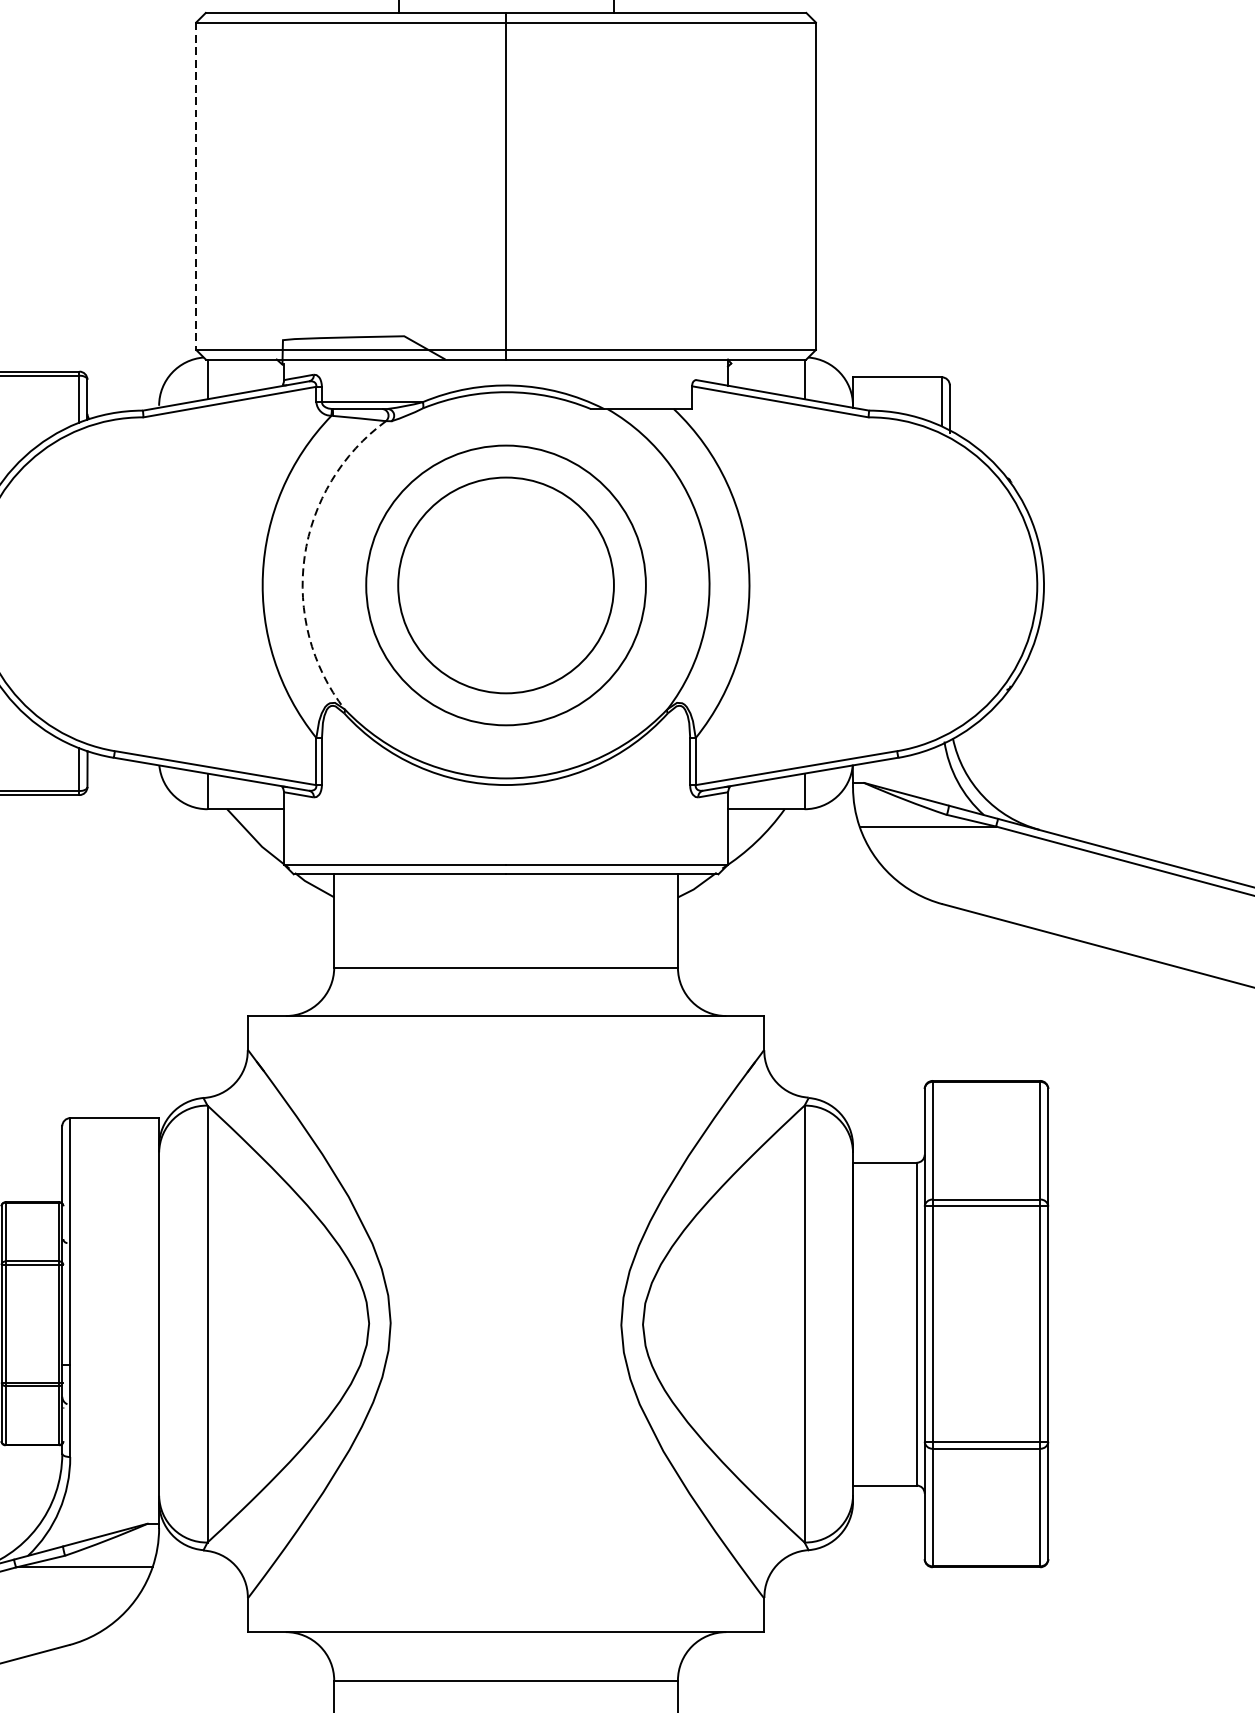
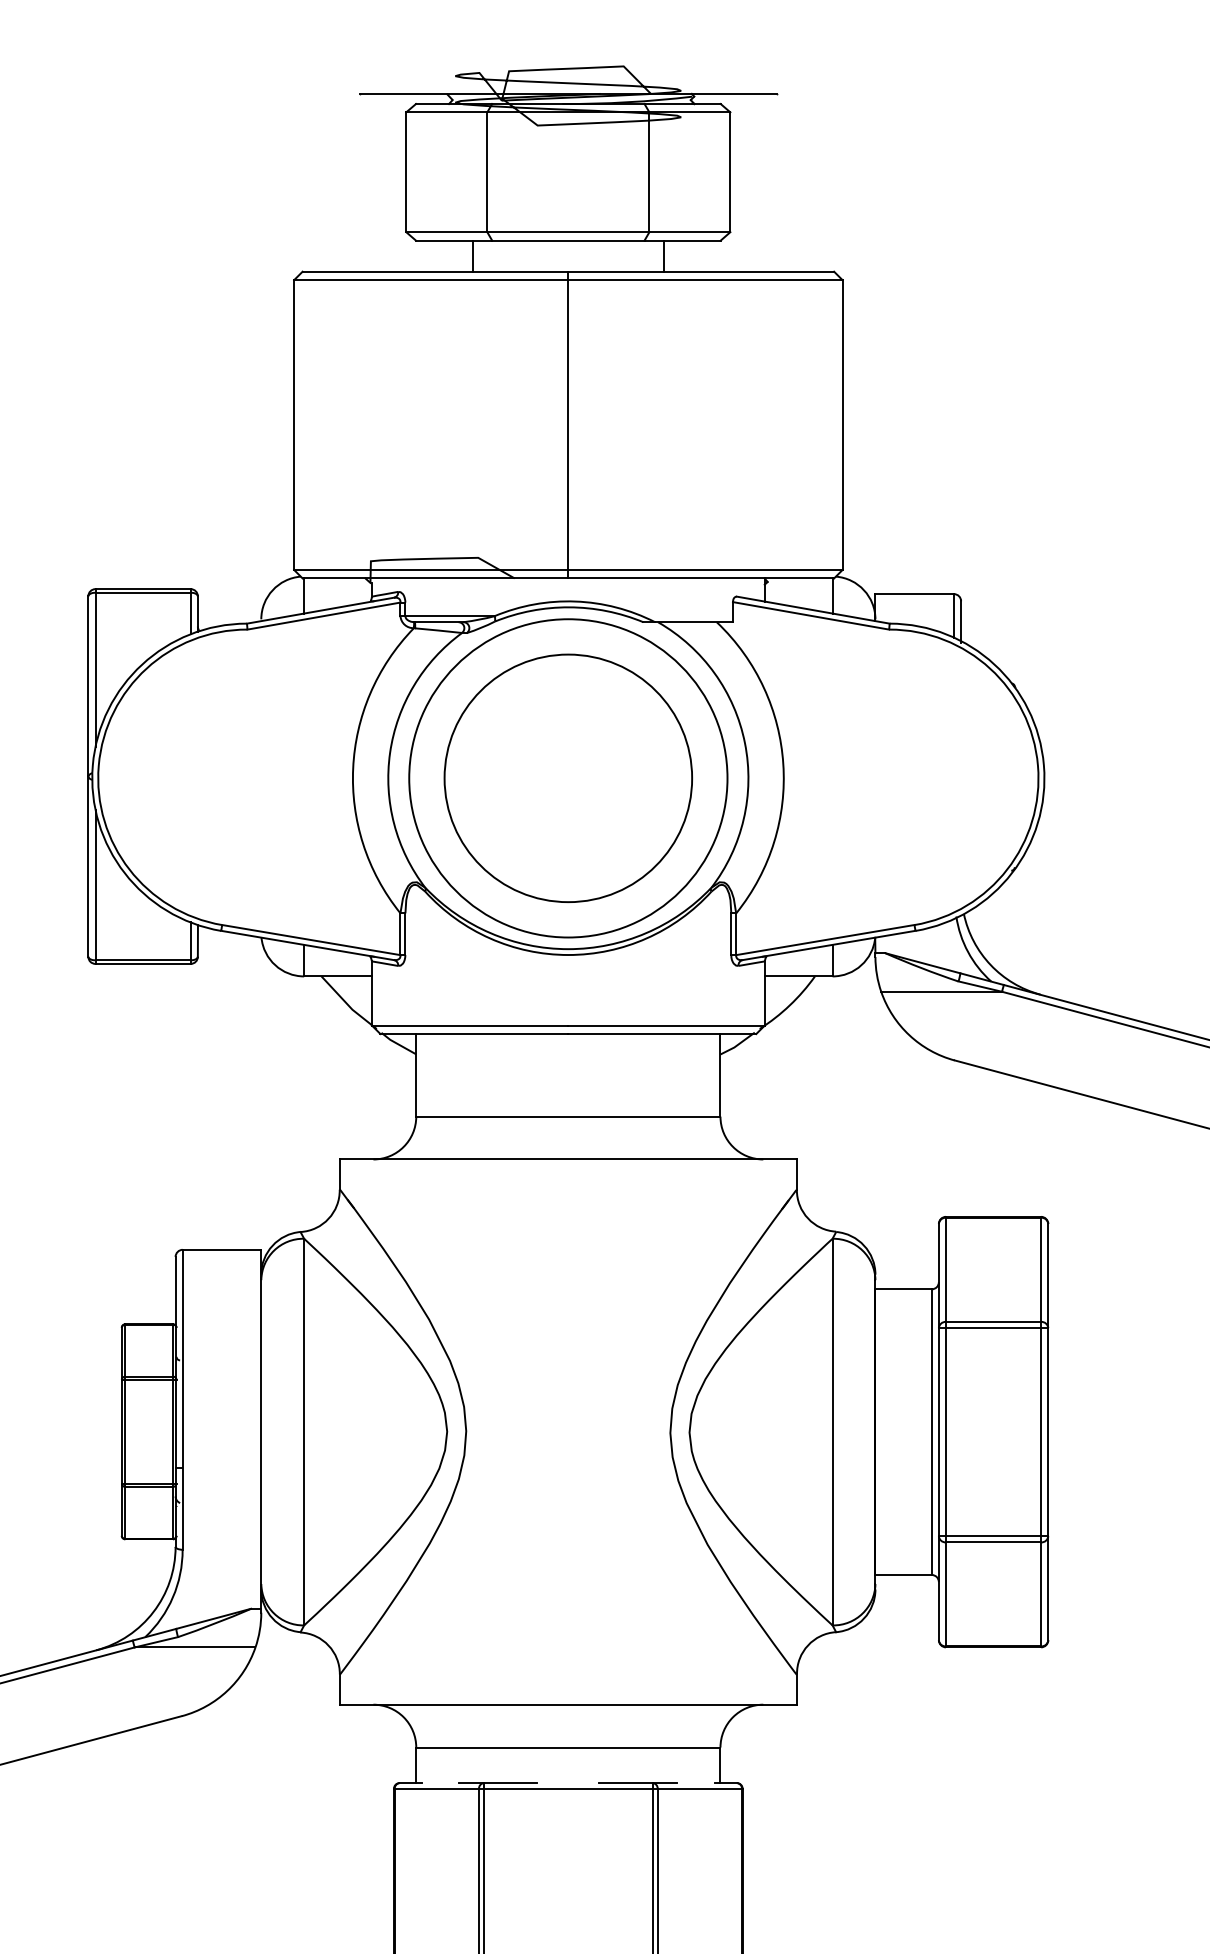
line: (196, 186) -> (294, 425), dashed -> solid
arc: (305, 556) -> (390, 752), dashed -> solid
circle: (506, 585) -> (568, 778), size x1.67

